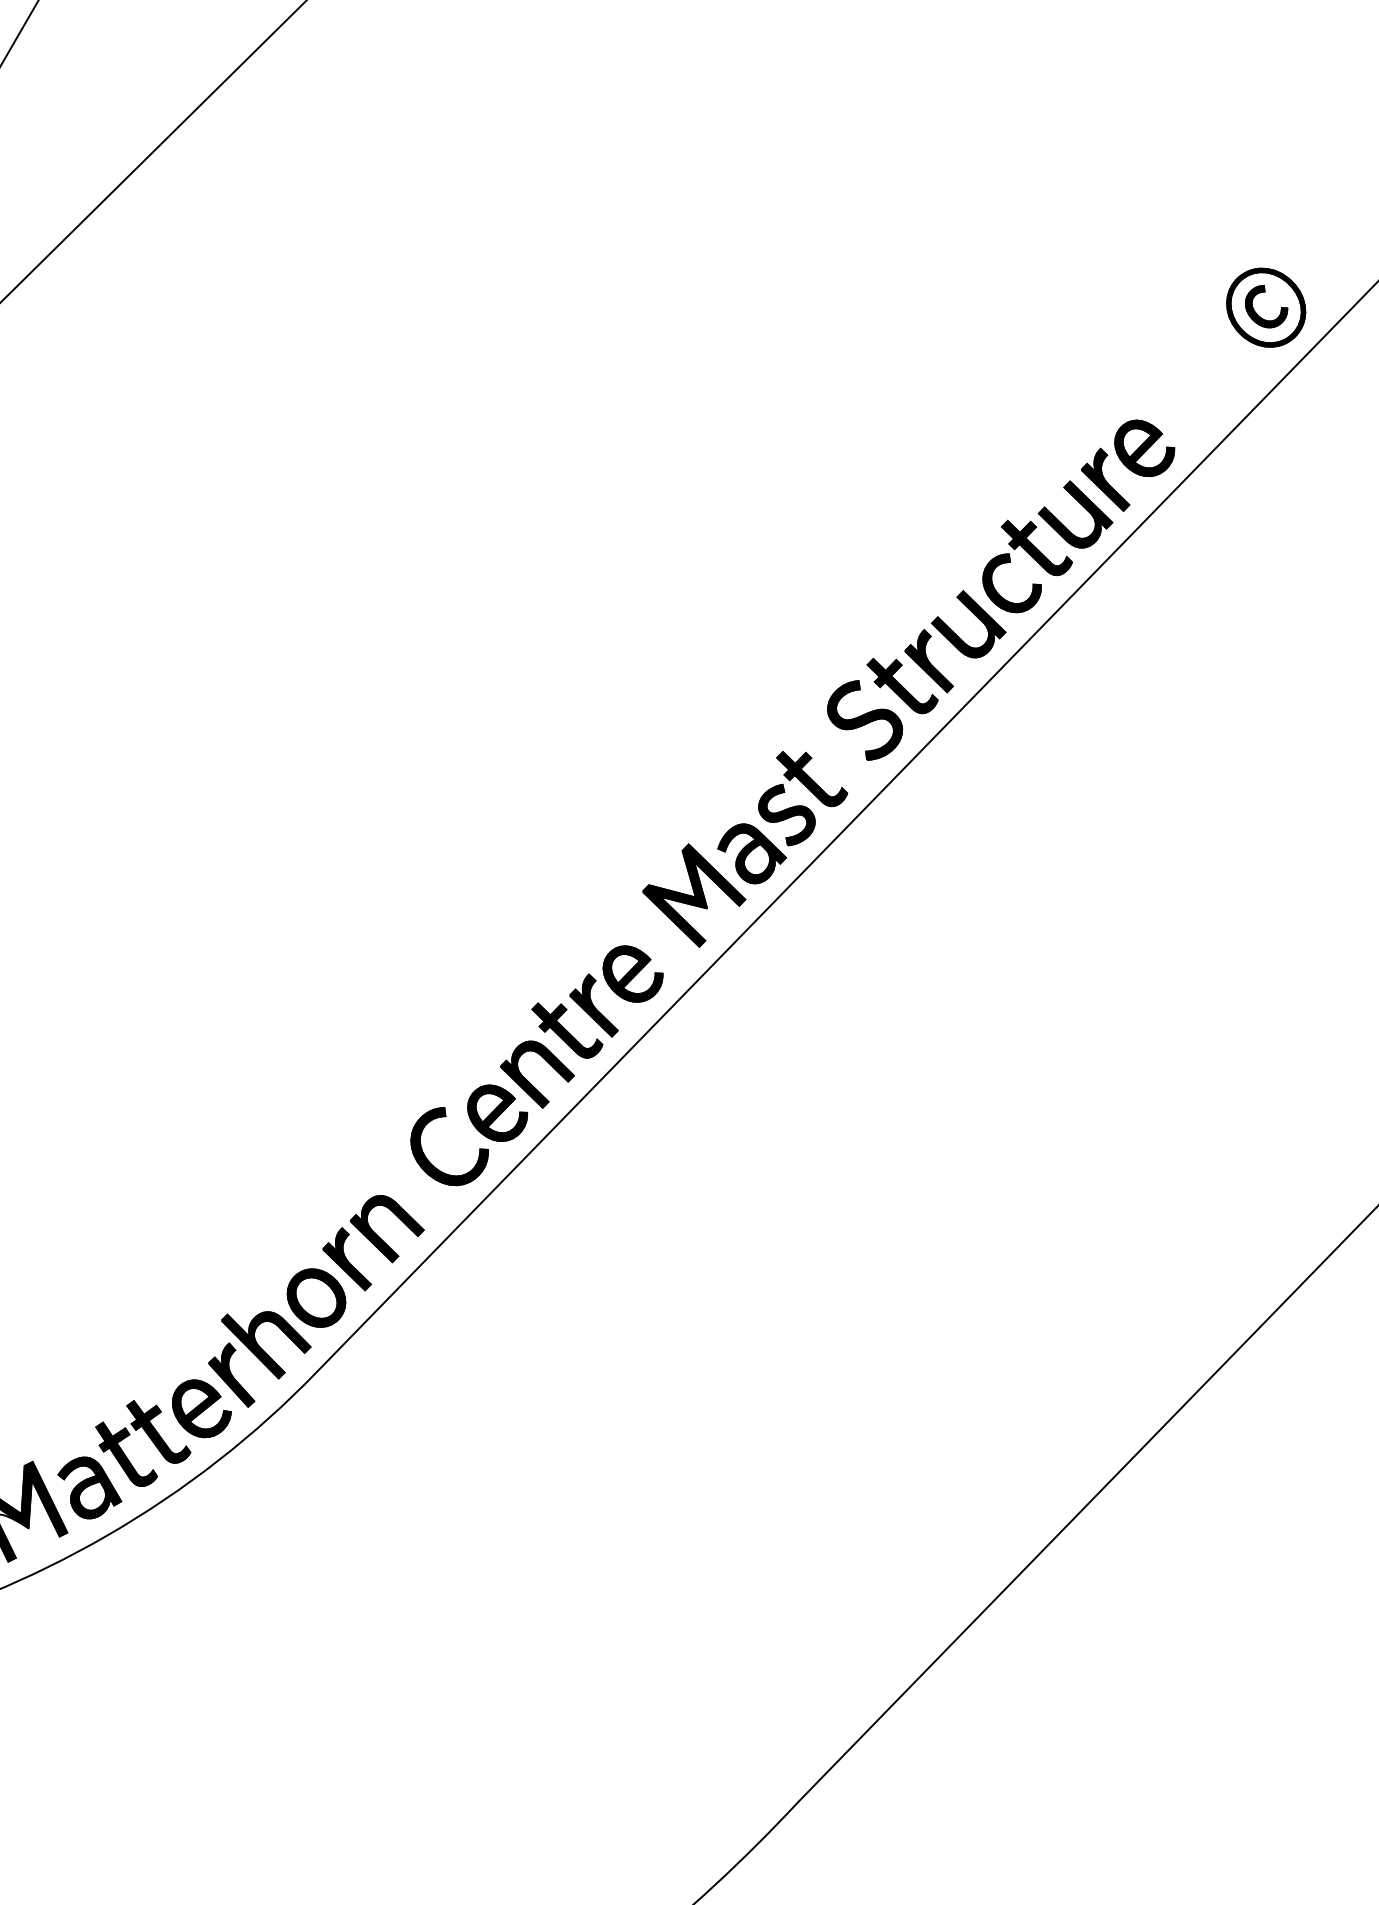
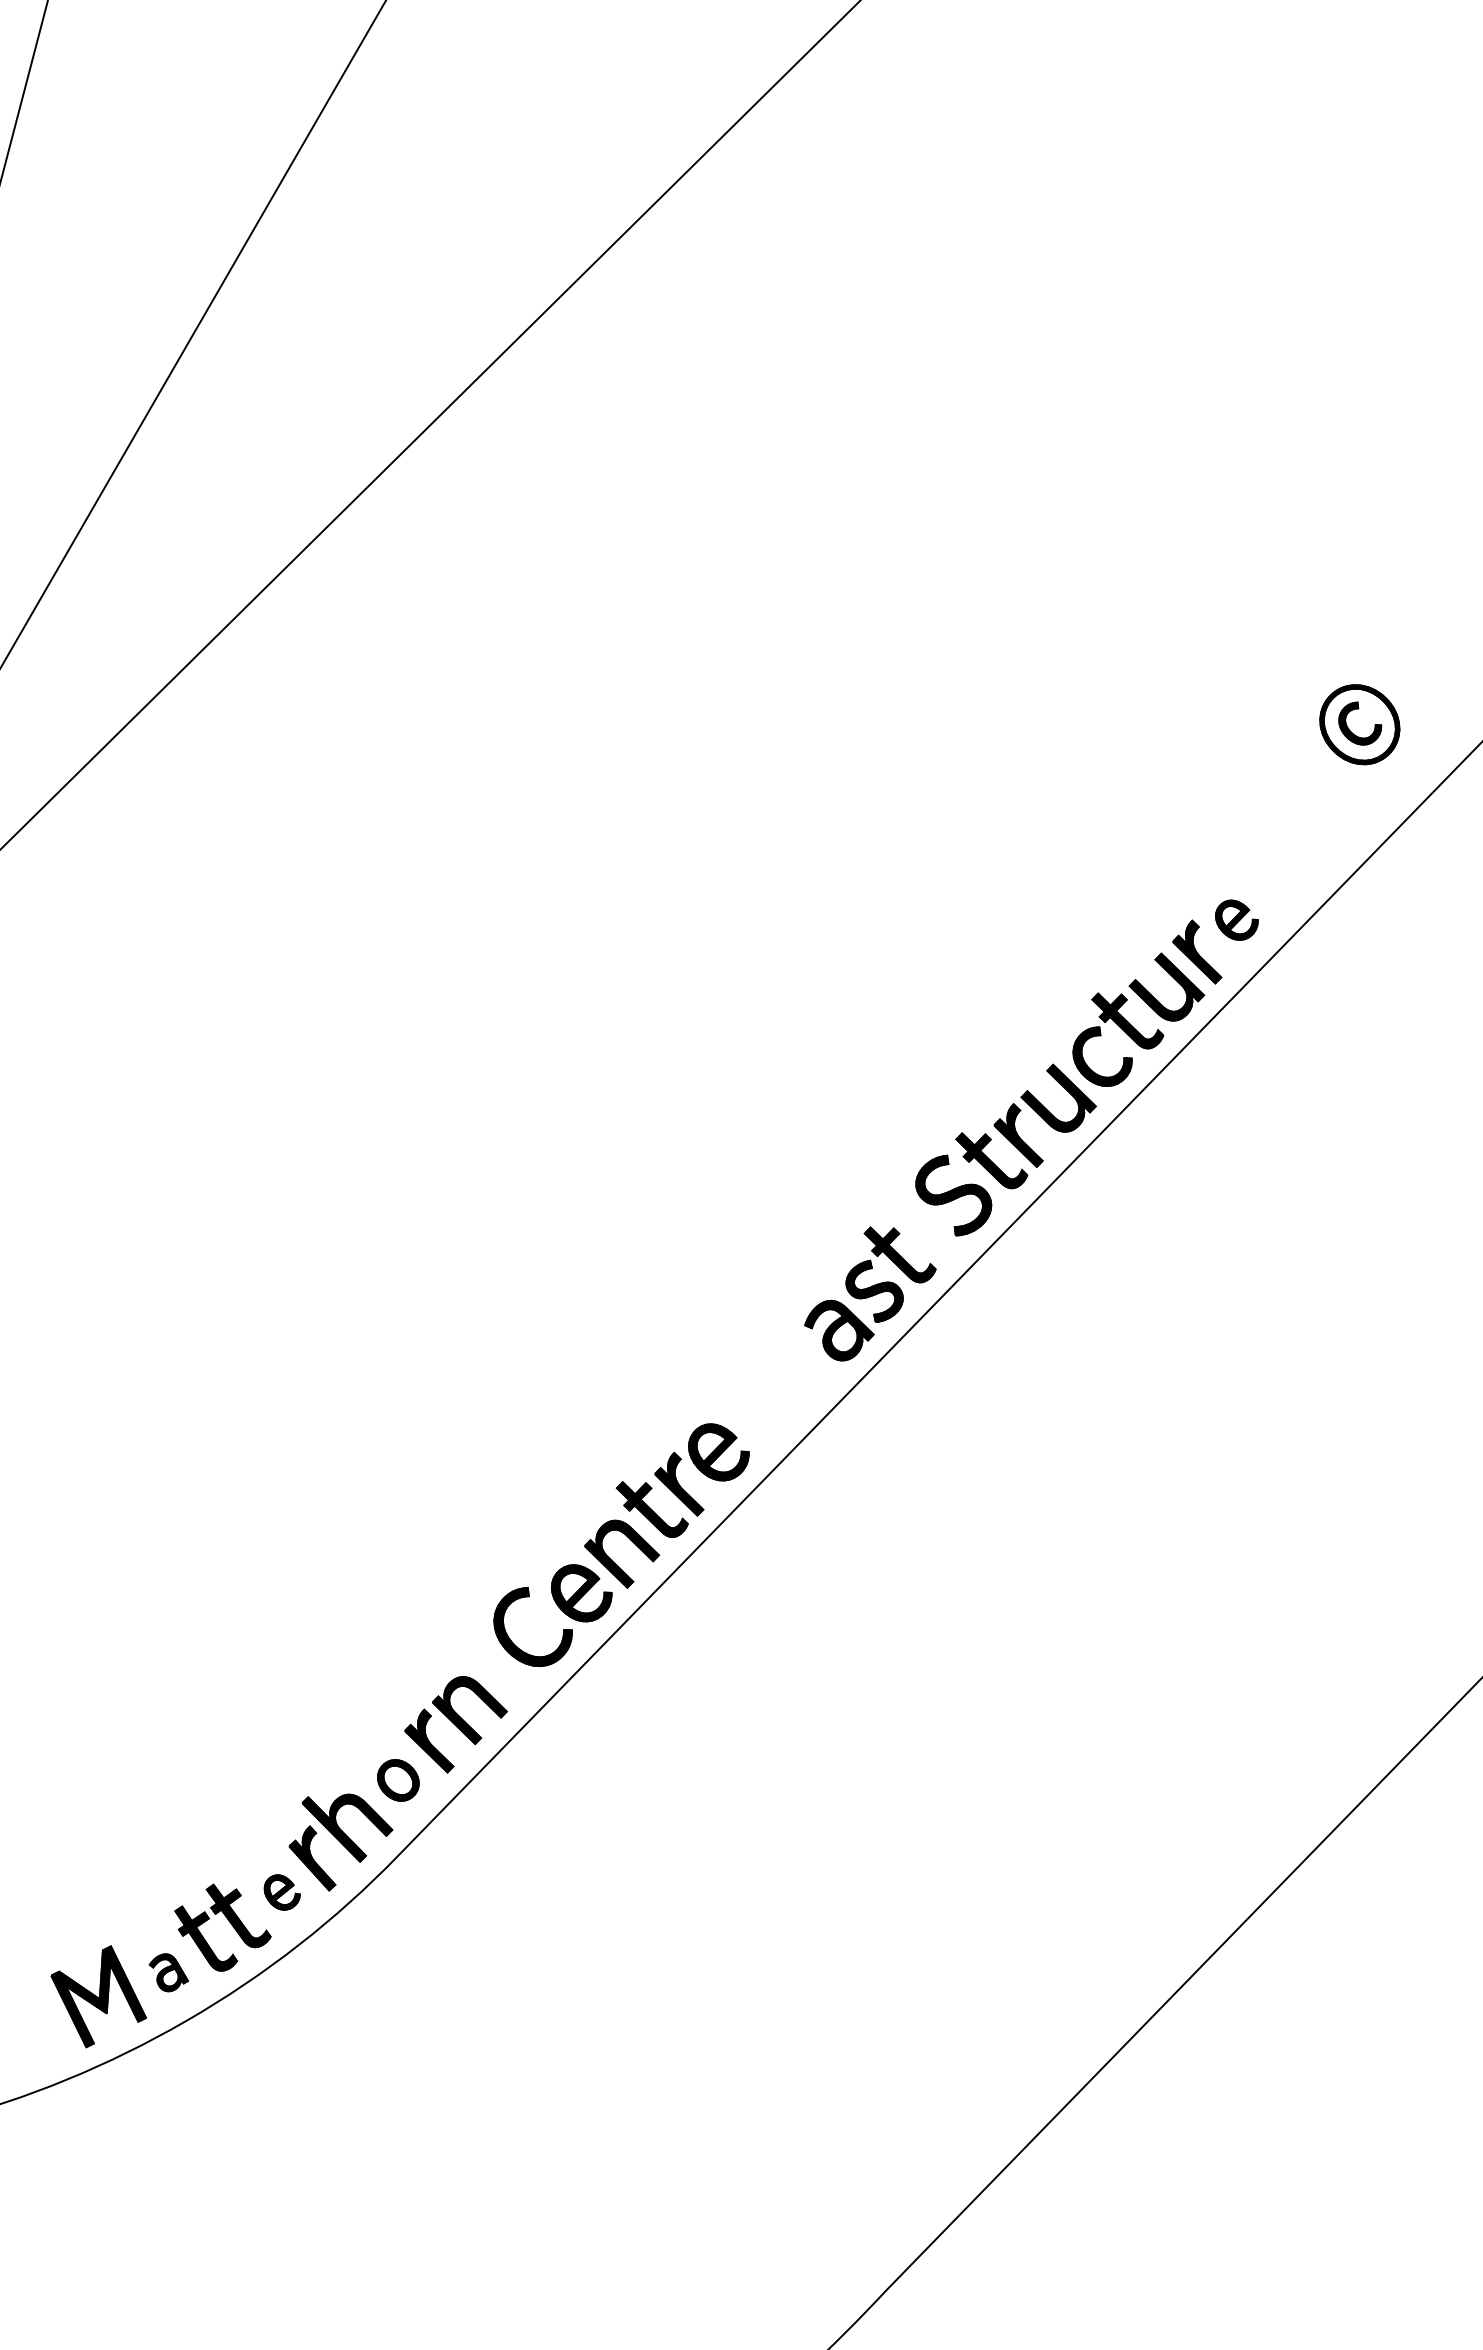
part: (1265, 307) -> (1359, 724), moved
part: (1144, 448) -> (1236, 920), size x0.7
part: (693, 895) -> (780, 1372), removed
part: (316, 1298) -> (398, 1780), size x0.7
part: (202, 1408) -> (282, 1892), size x0.6
part: (89, 1487) -> (168, 1972), size x0.6

